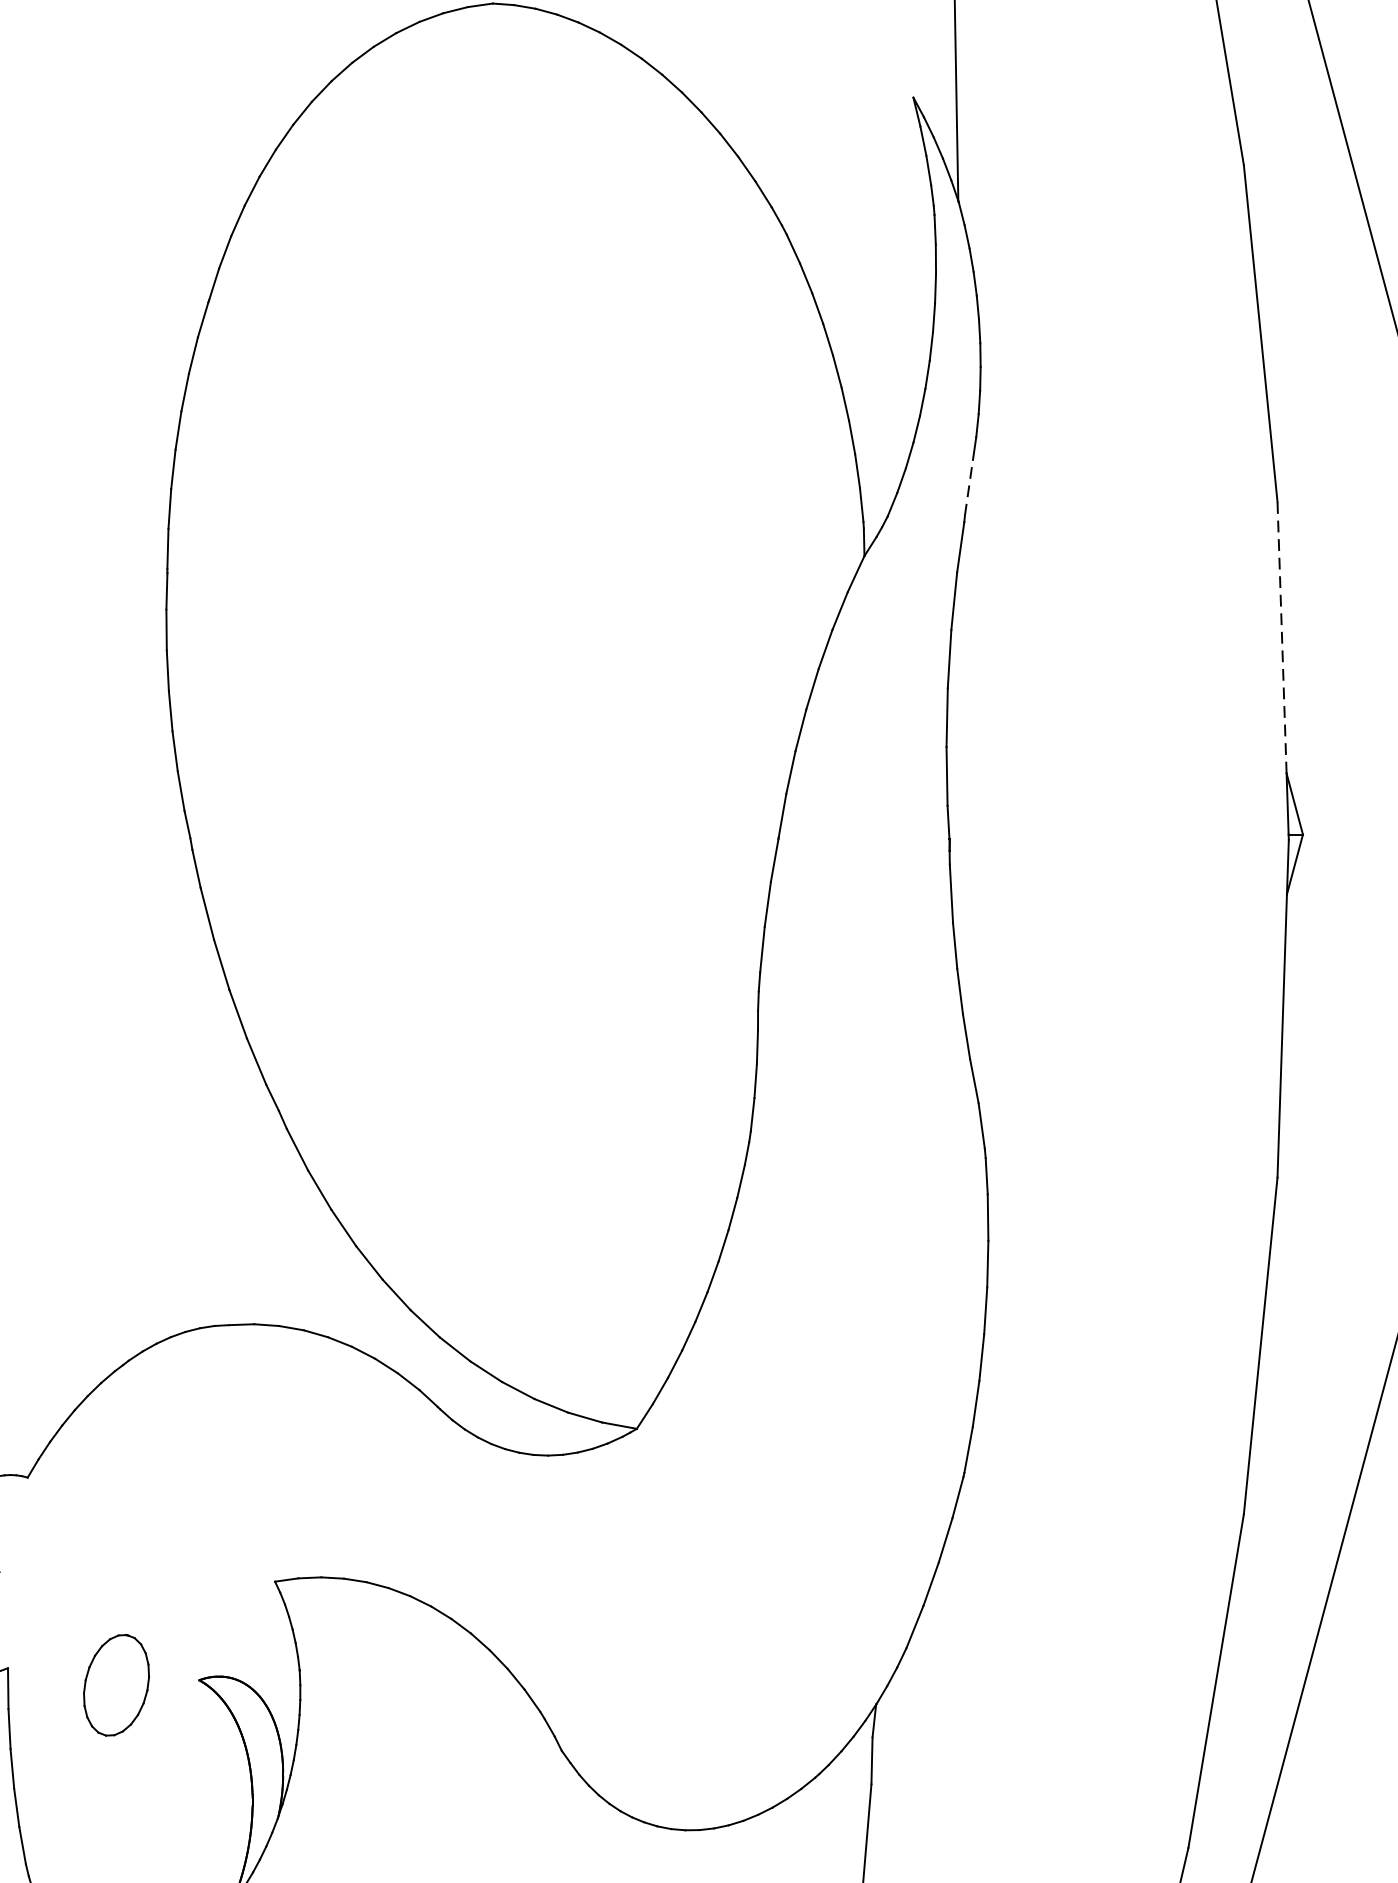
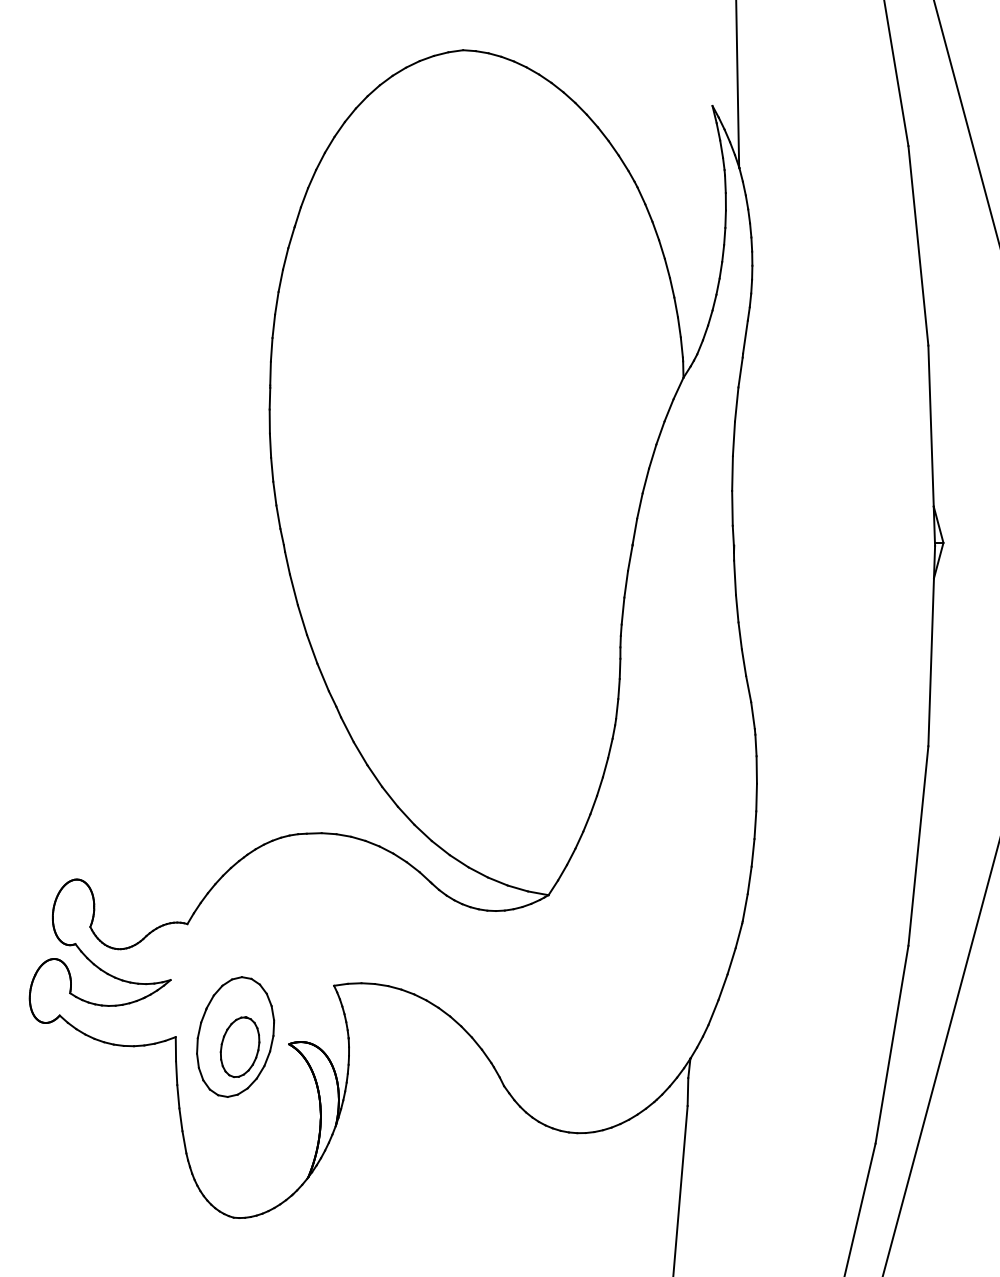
line: (969, 488) -> (745, 337), dashed -> solid
line: (1282, 638) -> (931, 426), dashed -> solid
part: (108, 1667) -> (235, 1036), added

